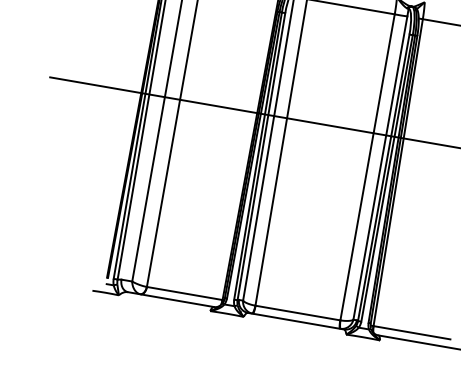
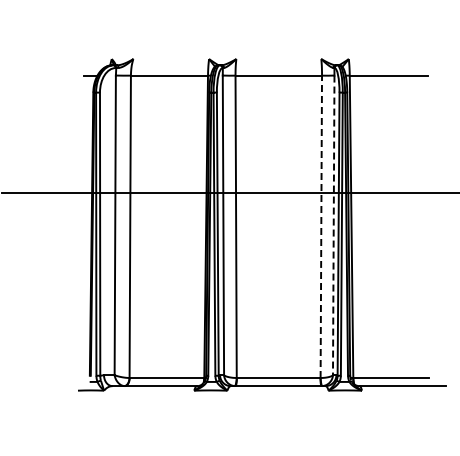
line: (380, 168) -> (333, 225), solid -> dashed
line: (367, 169) -> (321, 228), solid -> dashed

